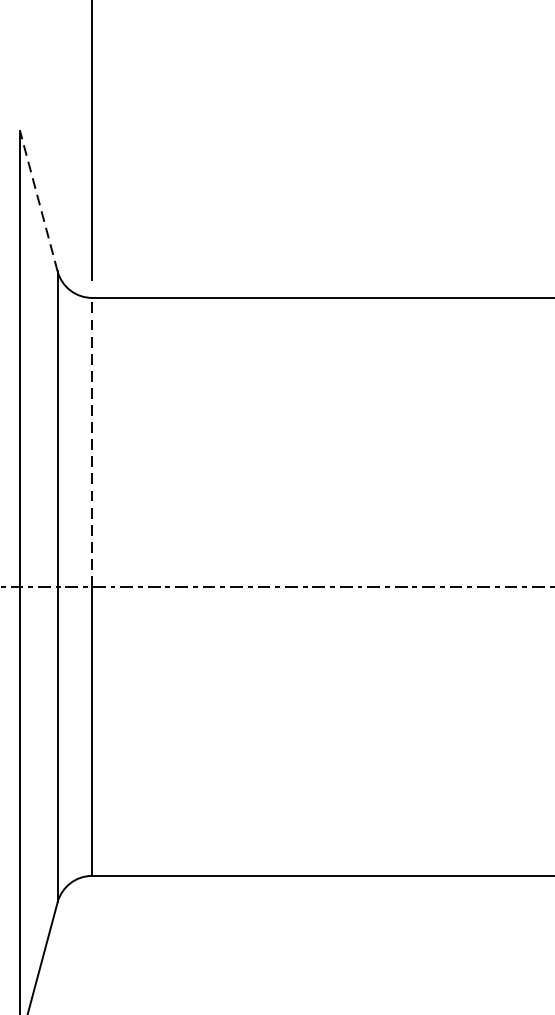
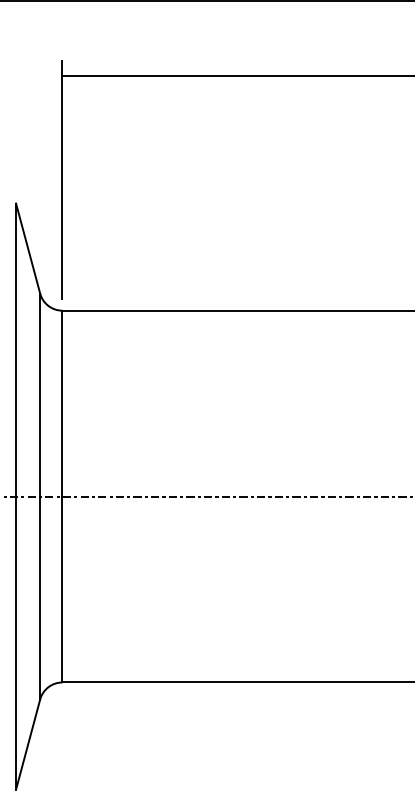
line: (39, 201) -> (28, 248), dashed -> solid
line: (92, 442) -> (62, 403), dashed -> solid

